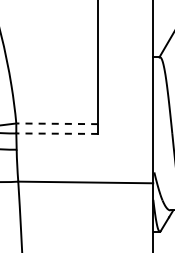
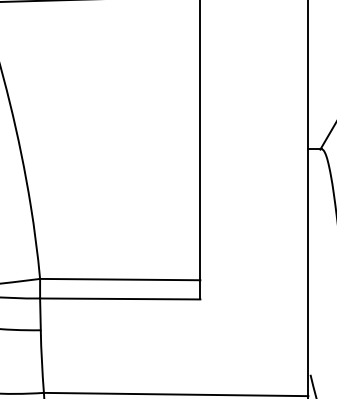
line: (57, 123) -> (120, 278), dashed -> solid
line: (57, 133) -> (120, 298), dashed -> solid

